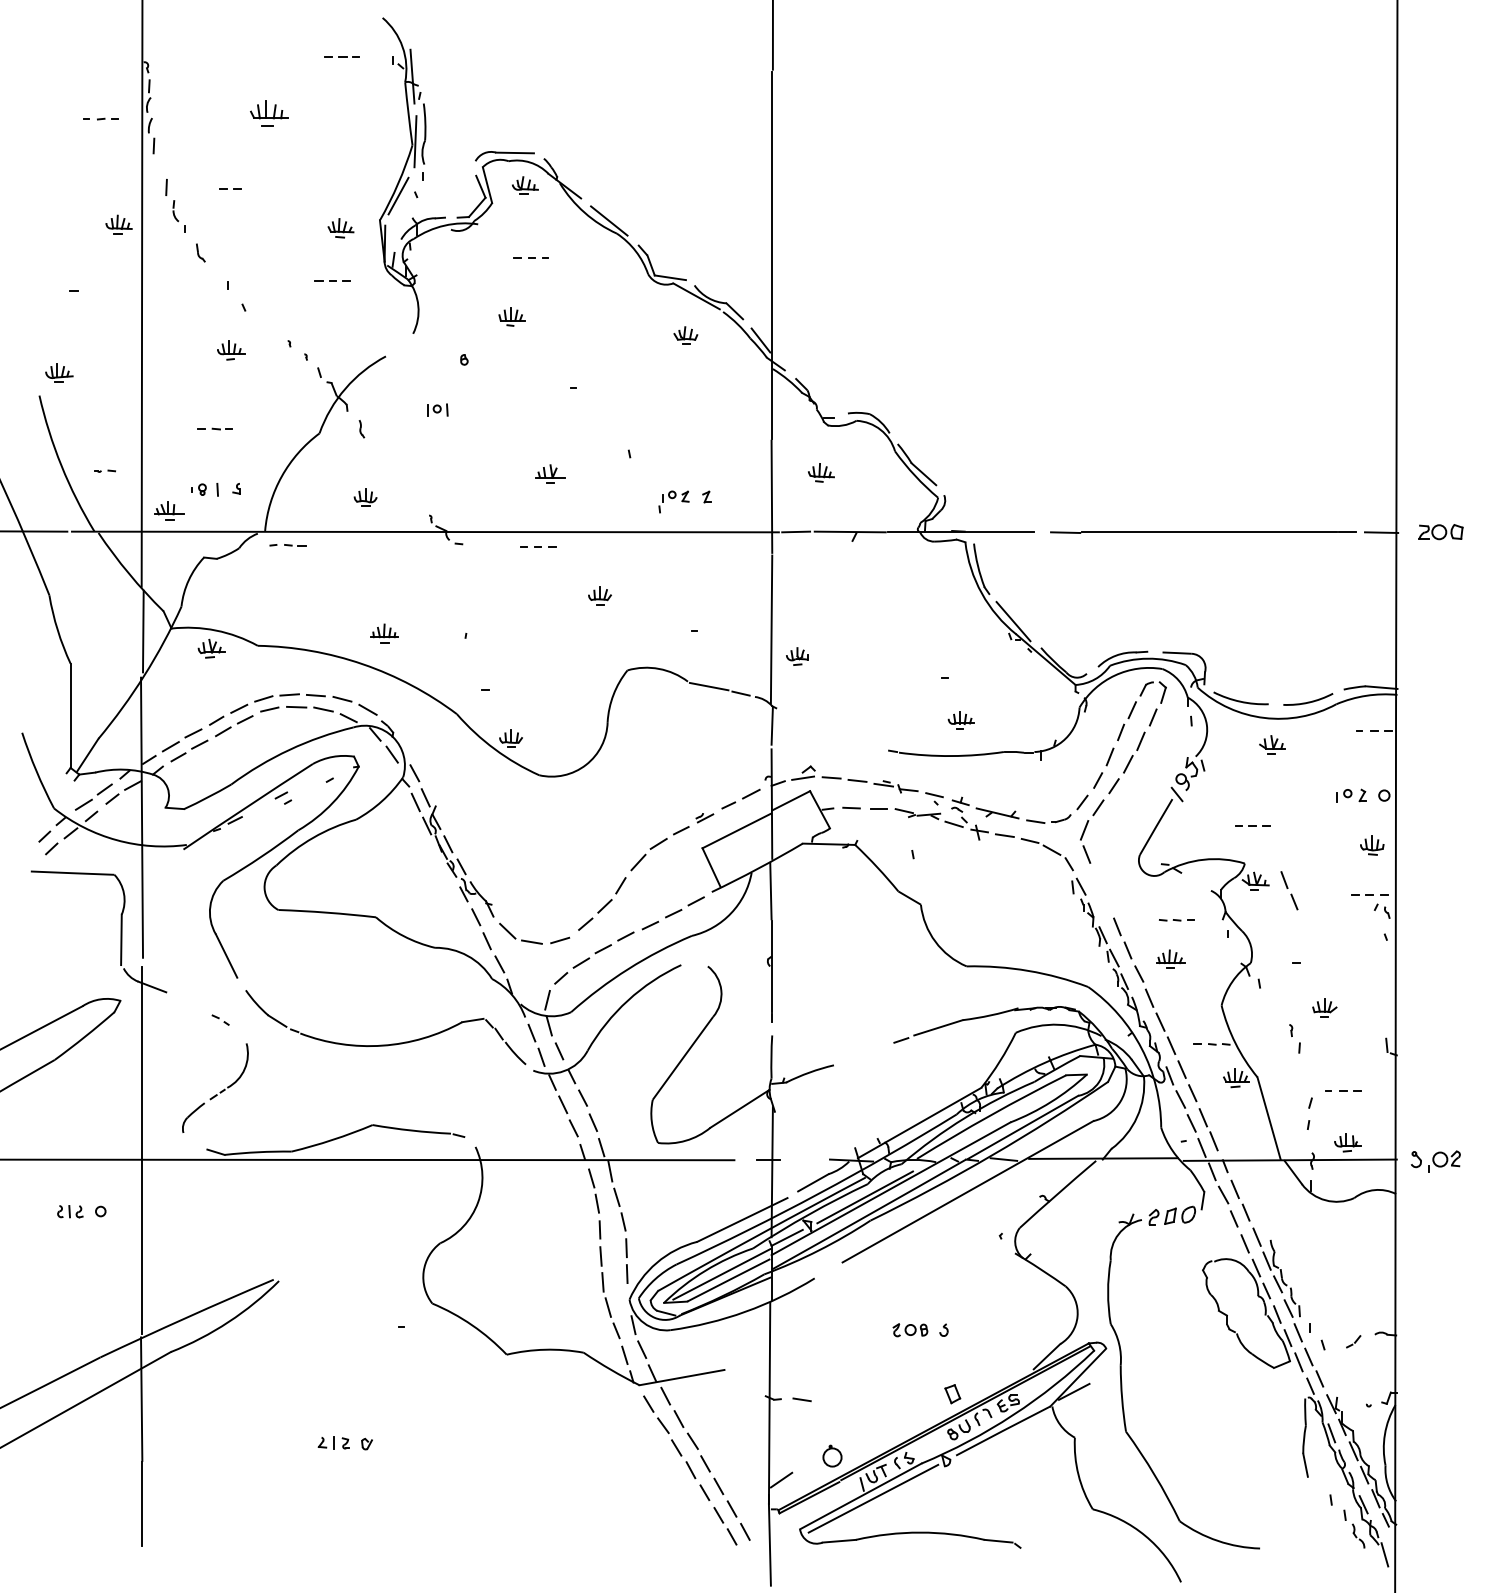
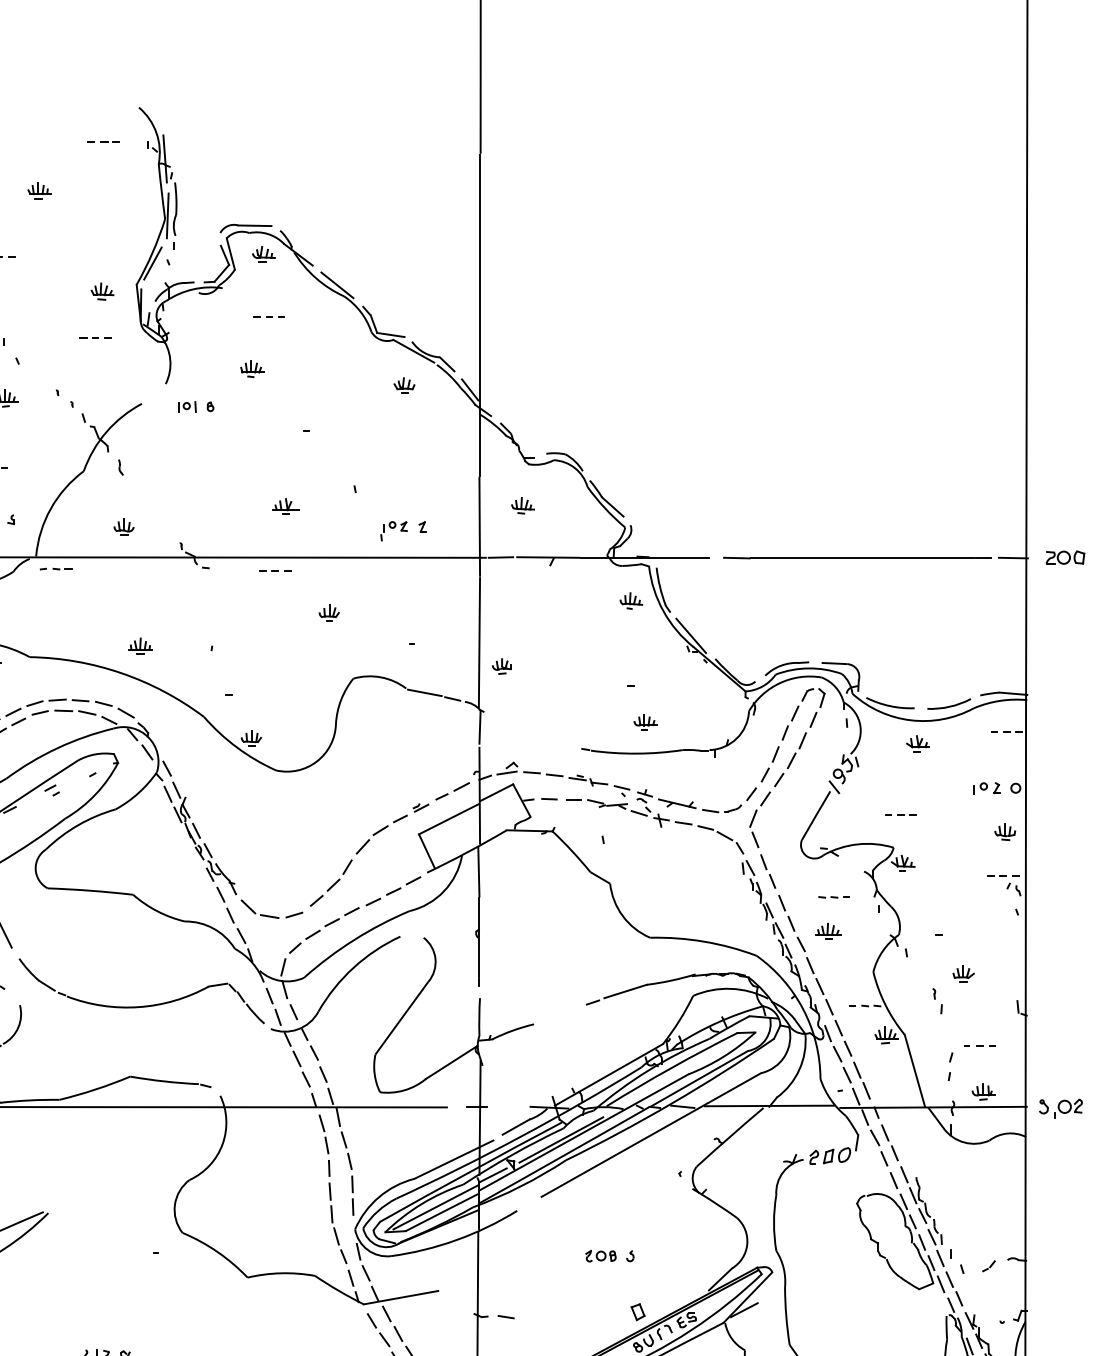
part: (268, 112) -> (39, 190), size x0.71
part: (437, 409) -> (187, 406), moved
part: (945, 581) -> (631, 600), added
part: (1289, 890) -> (768, 871), moved

